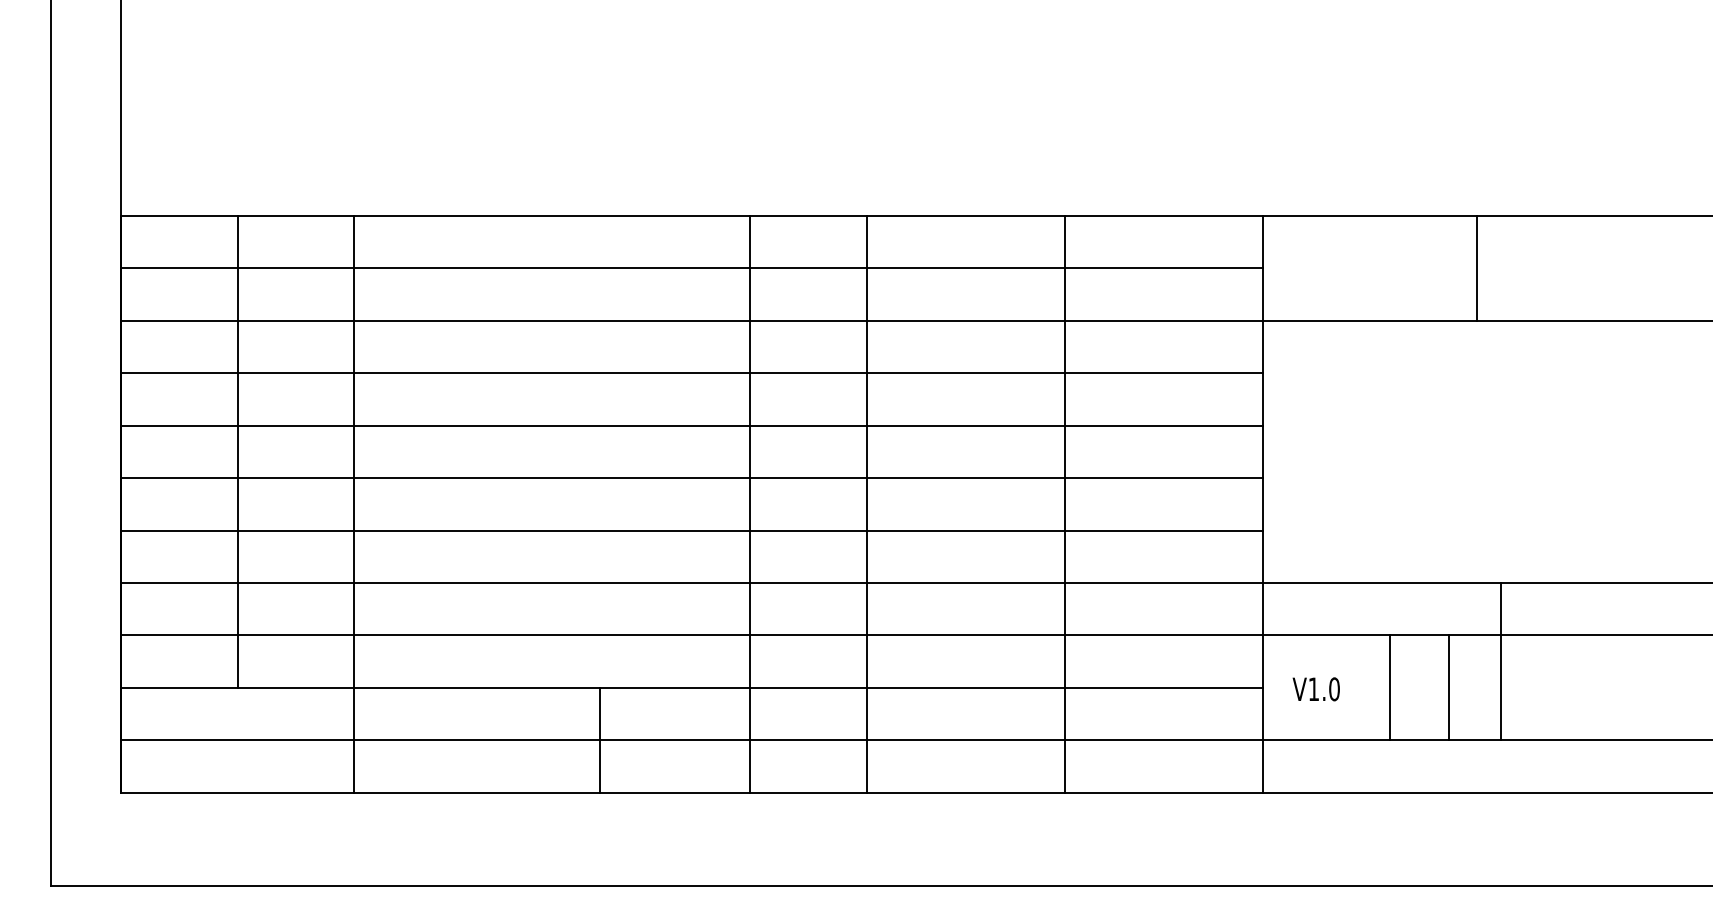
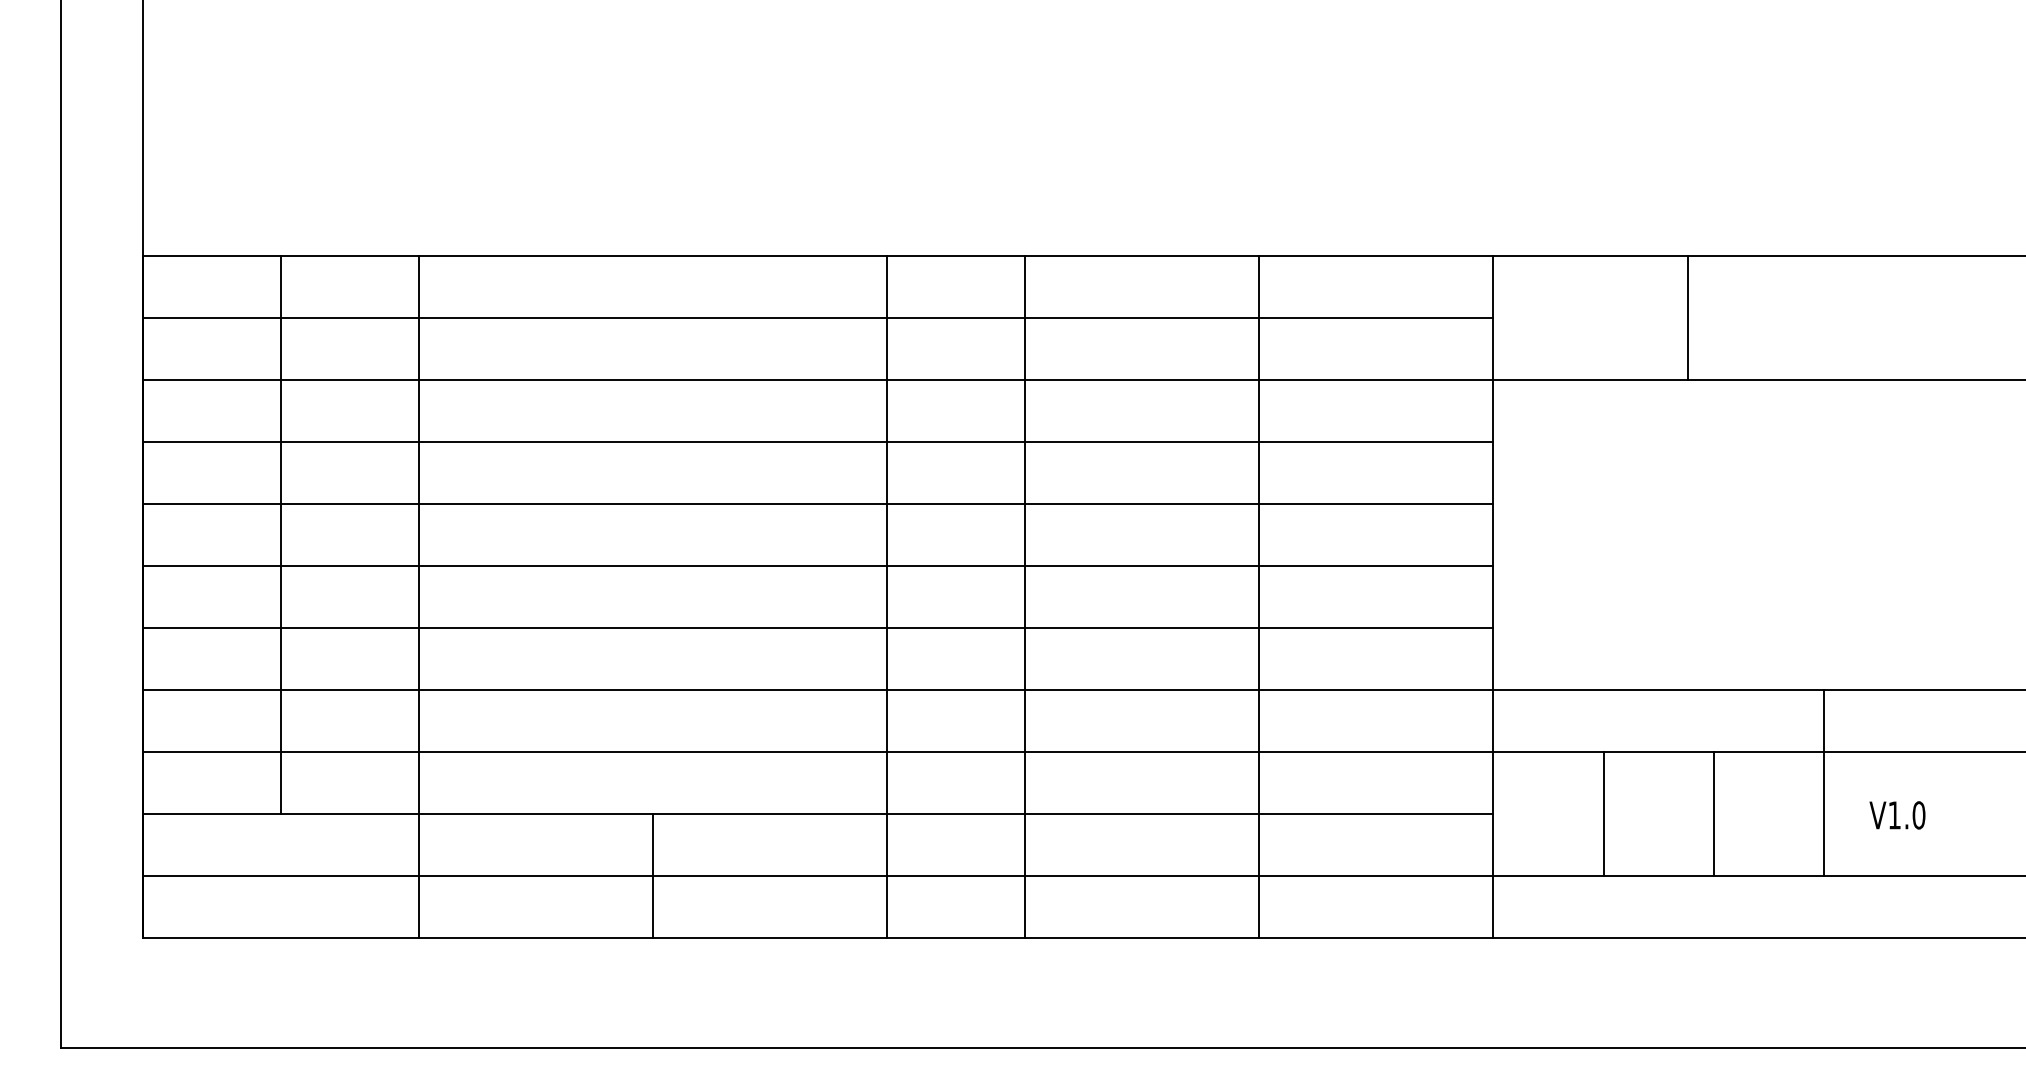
line: (1476, 268) -> (1687, 317), moved
line: (1501, 661) -> (1824, 782), moved
line: (1389, 687) -> (1603, 813), moved
text: (1315, 689) -> (1896, 815), moved
line: (600, 739) -> (653, 874), moved

